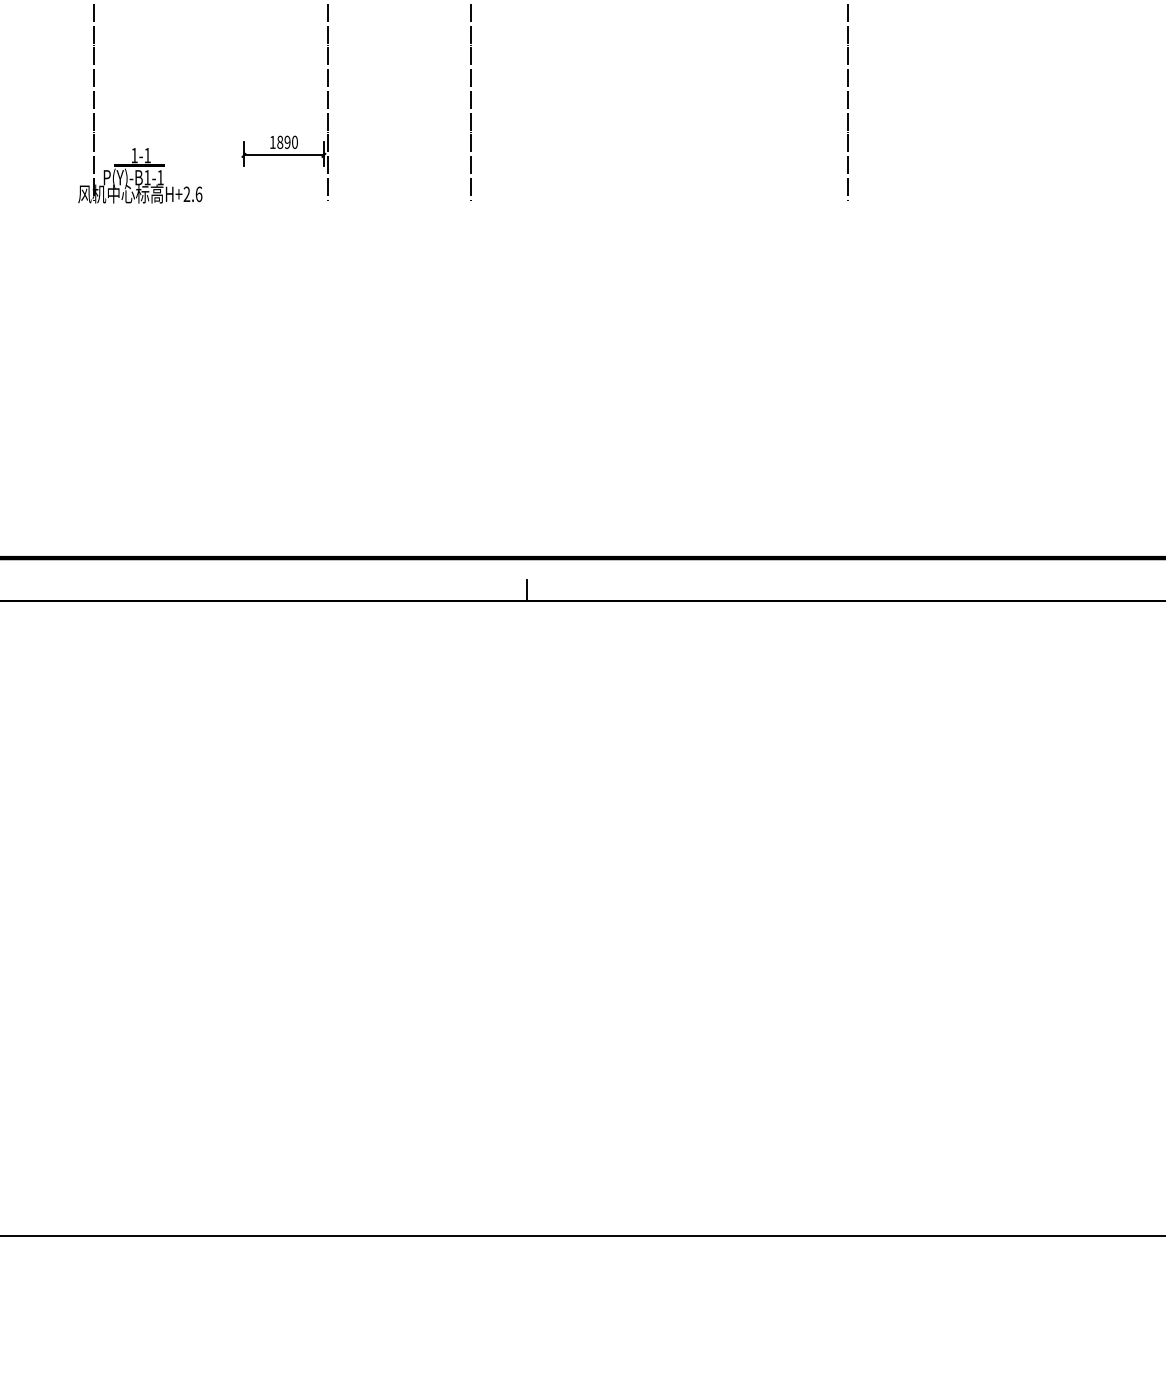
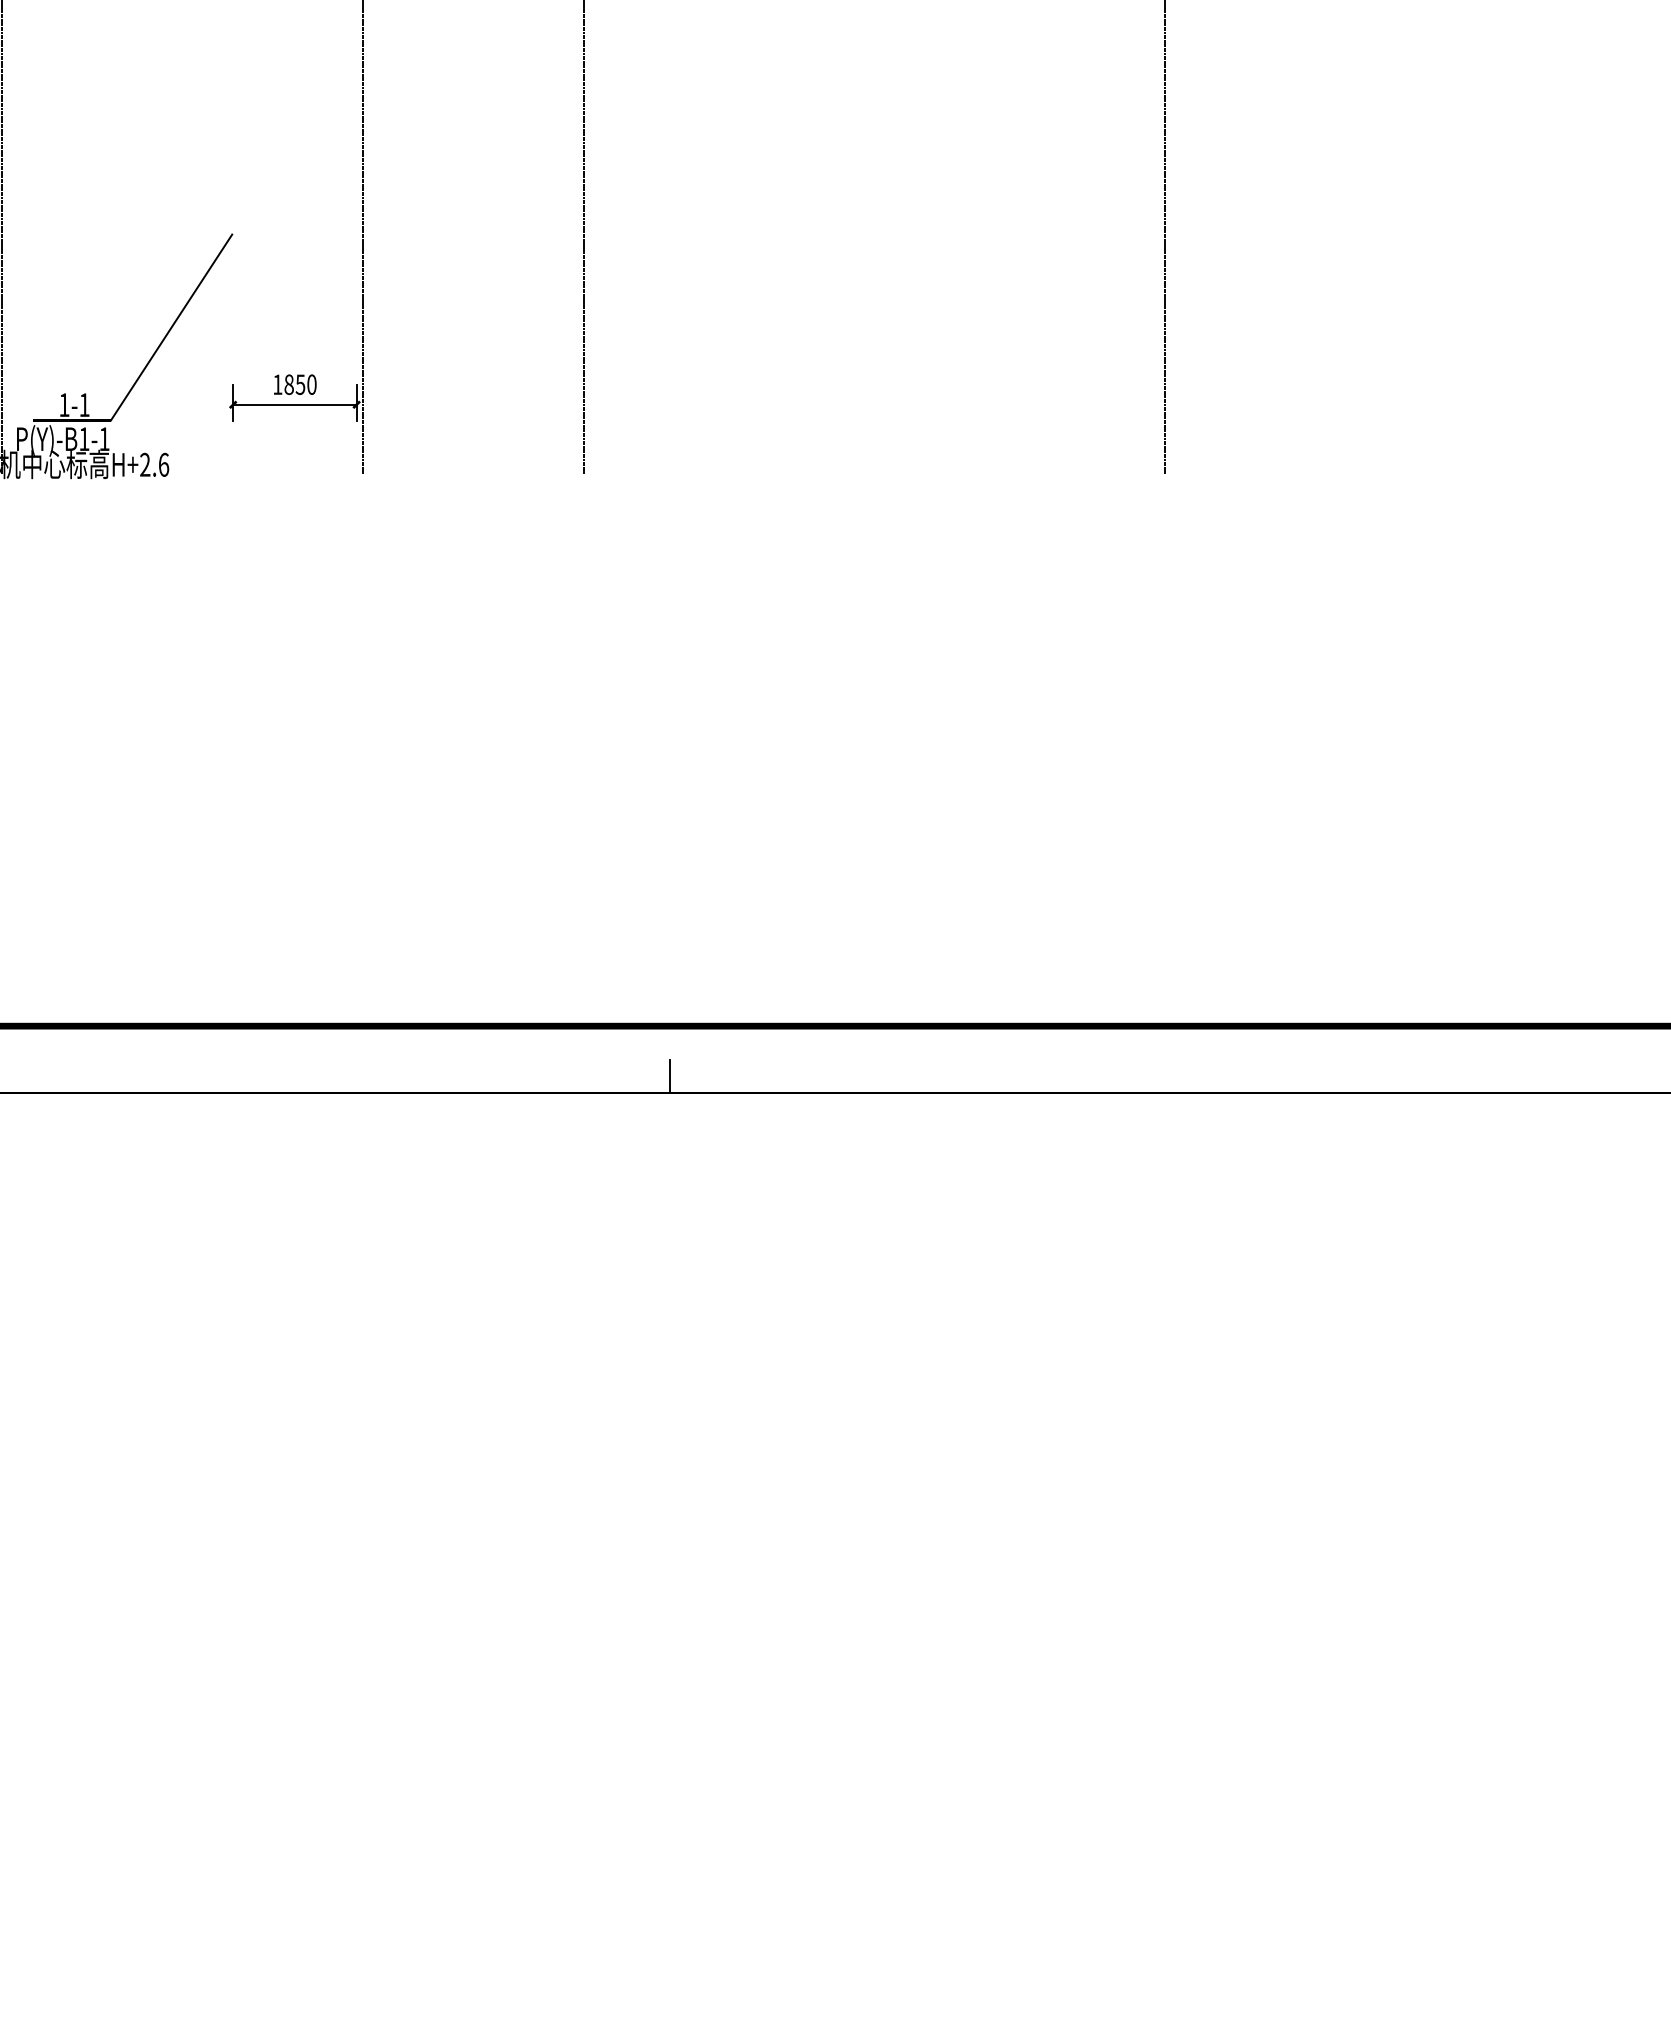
line: (203, 105) -> (170, 327), added
text: (287, 141) -> (300, 383), 1890 -> 1850

